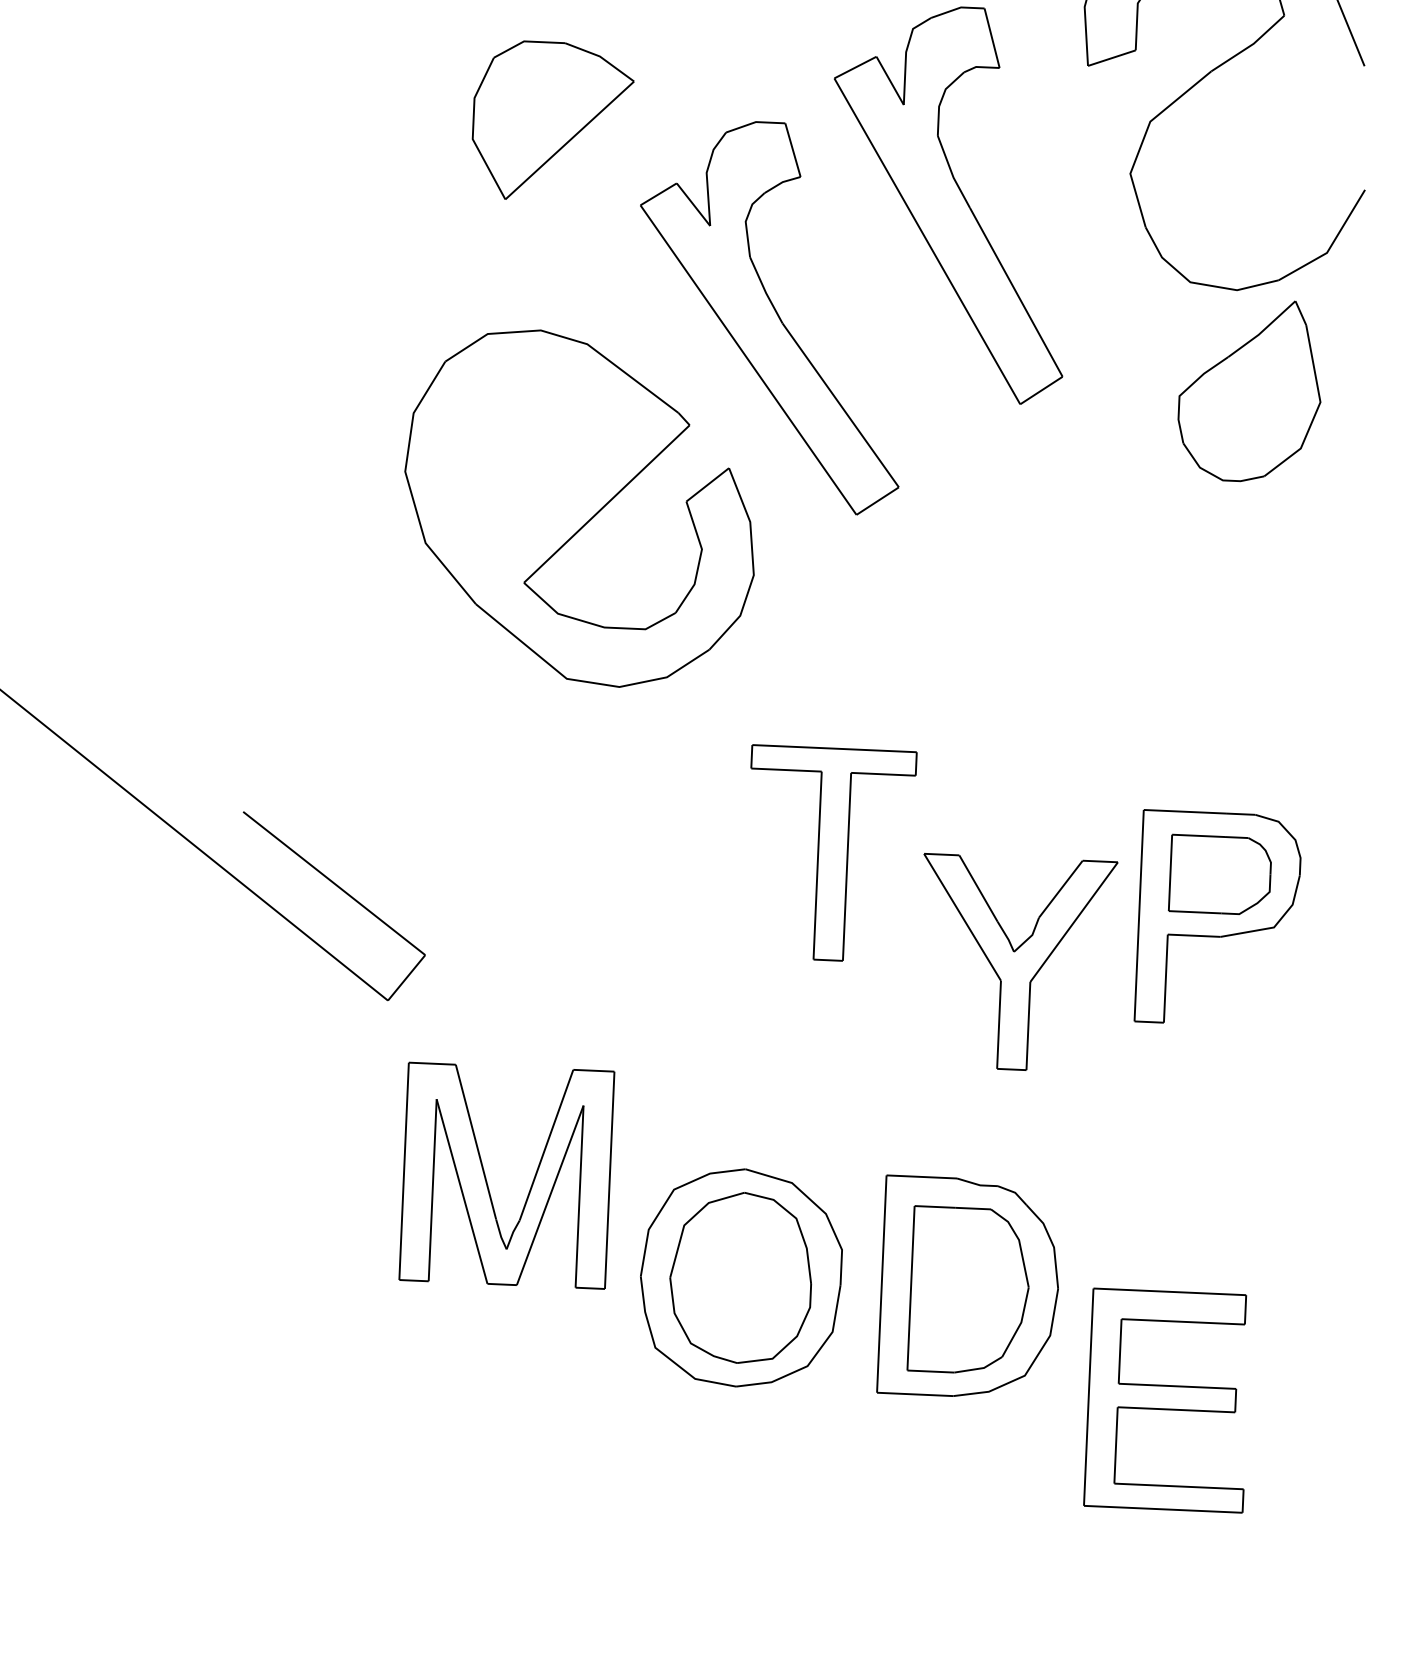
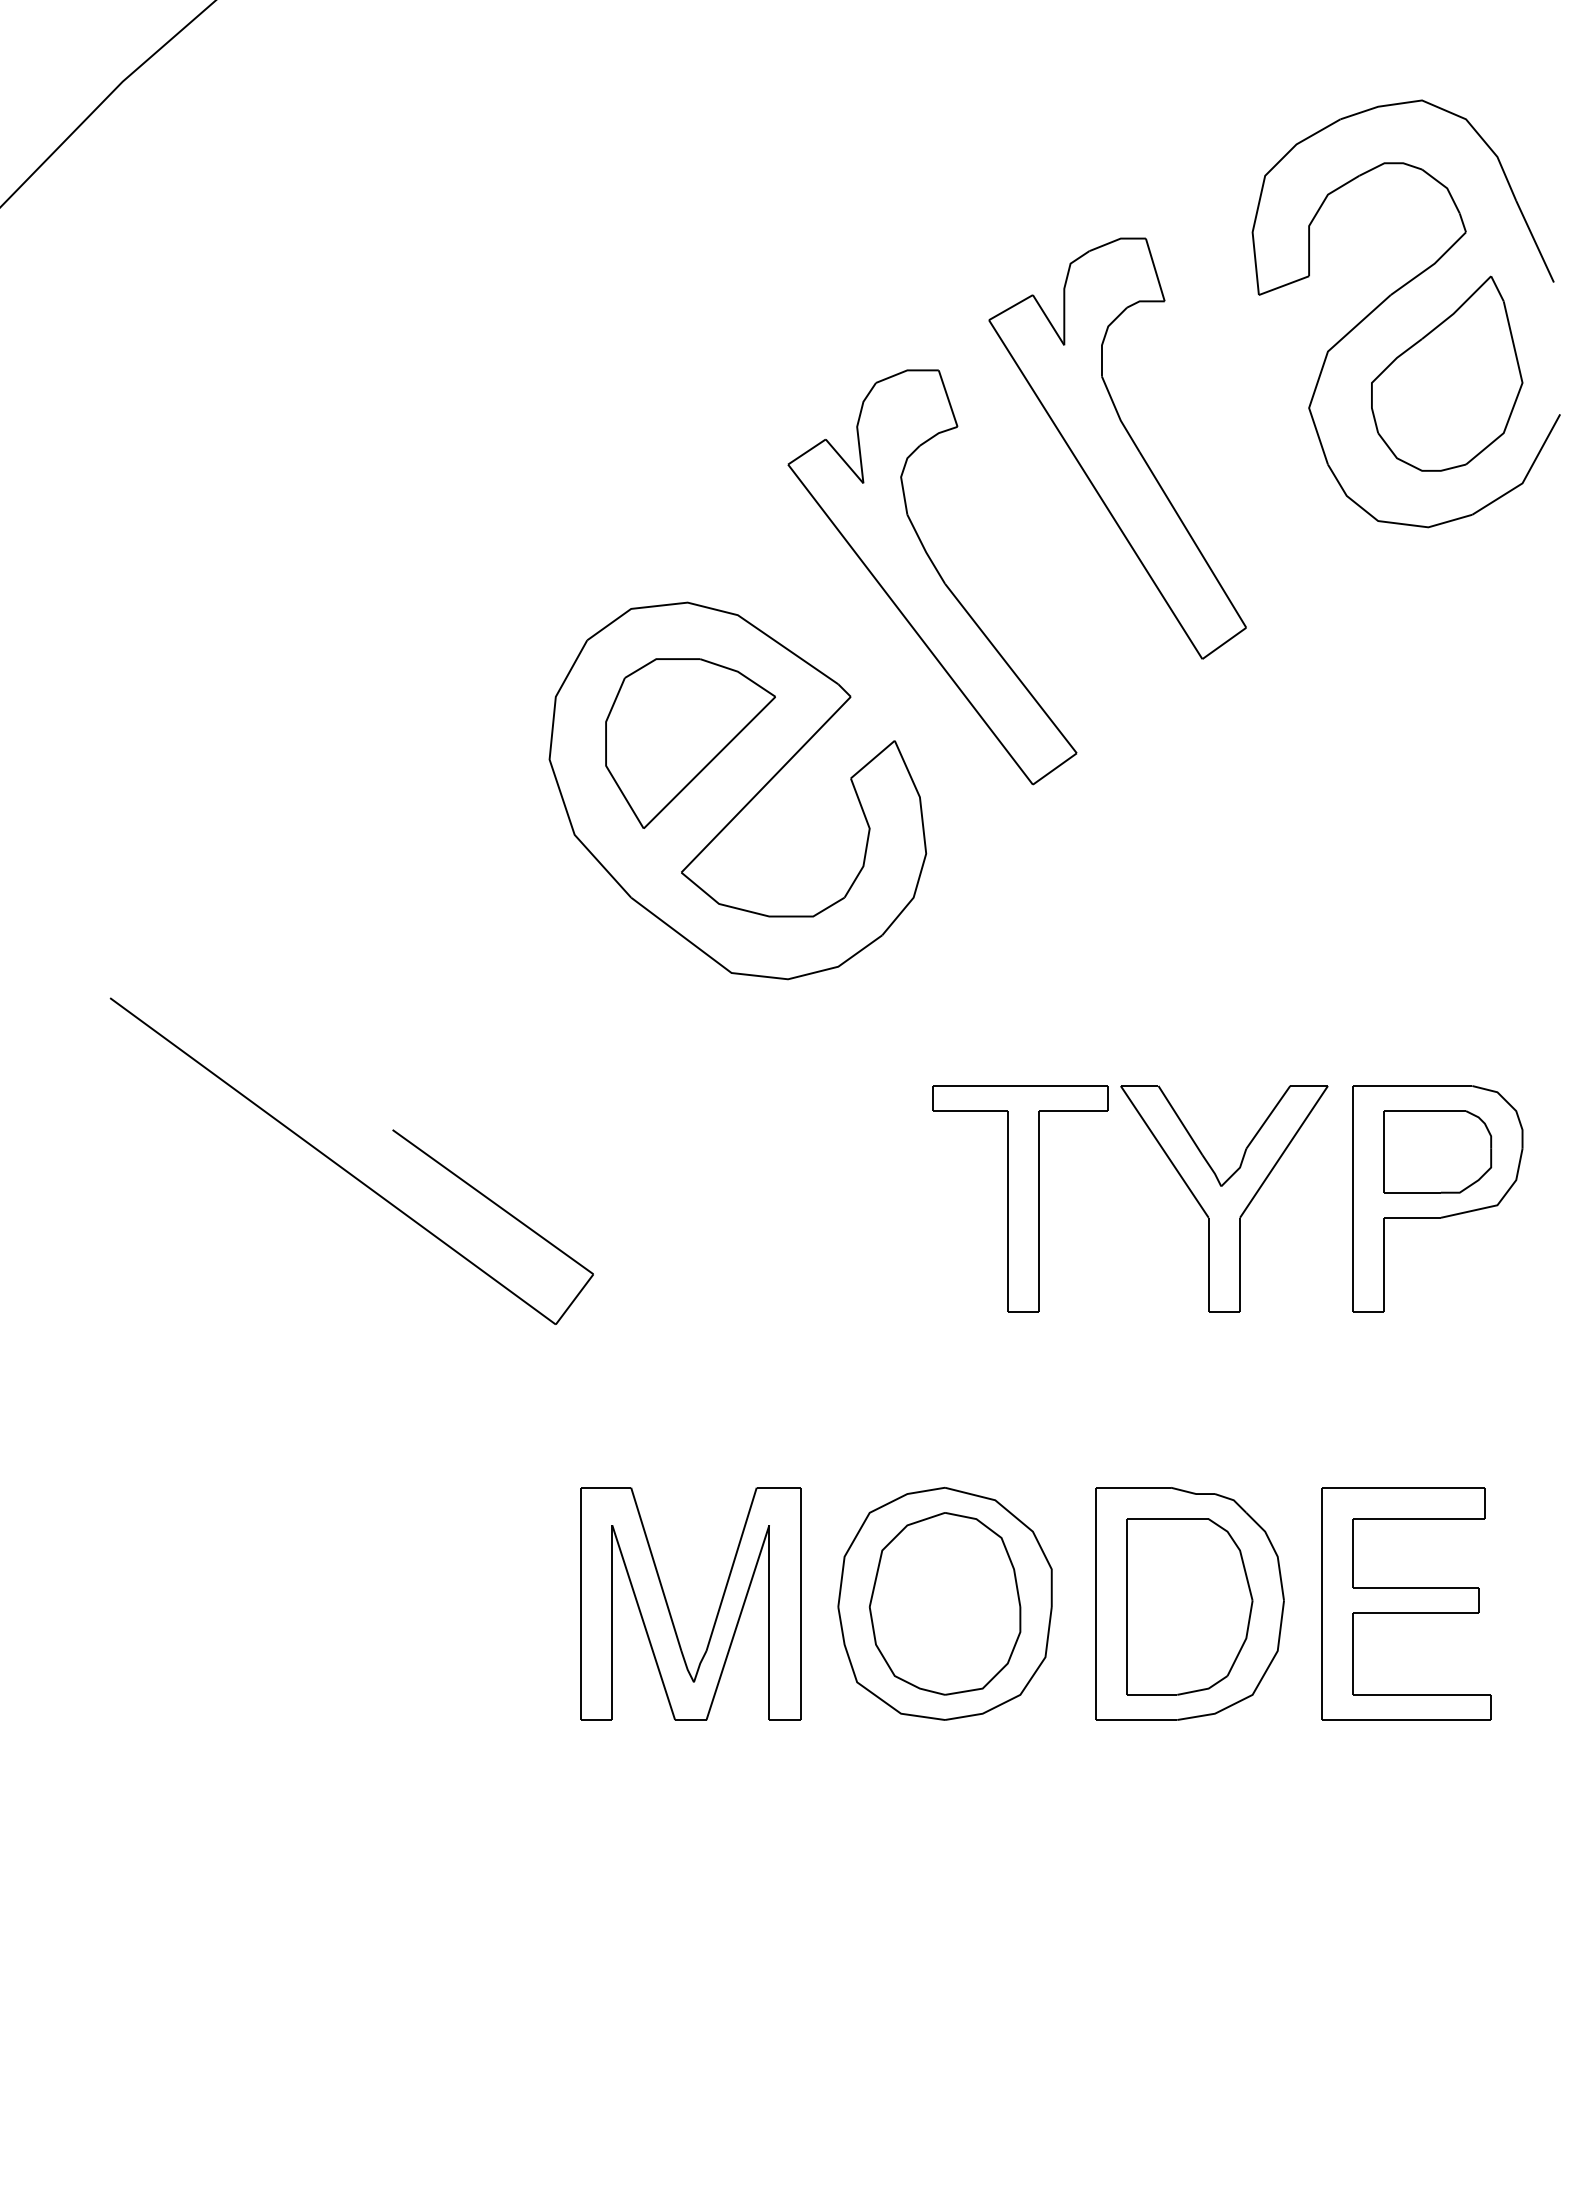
part: (552, 121) -> (690, 743), moved
part: (1250, 390) -> (1447, 373), moved
part: (830, 853) -> (1020, 1198), moved
part: (1016, 963) -> (1224, 1198), moved
part: (487, 1182) -> (670, 1611), moved
part: (1168, 1400) -> (1406, 1603), moved

